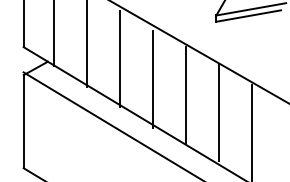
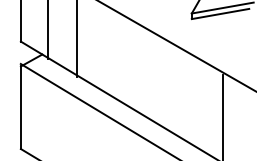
line: (120, 59) -> (106, 52), removed
line: (152, 79) -> (135, 70), removed
line: (185, 94) -> (164, 83), removed
line: (219, 112) -> (194, 99), removed

